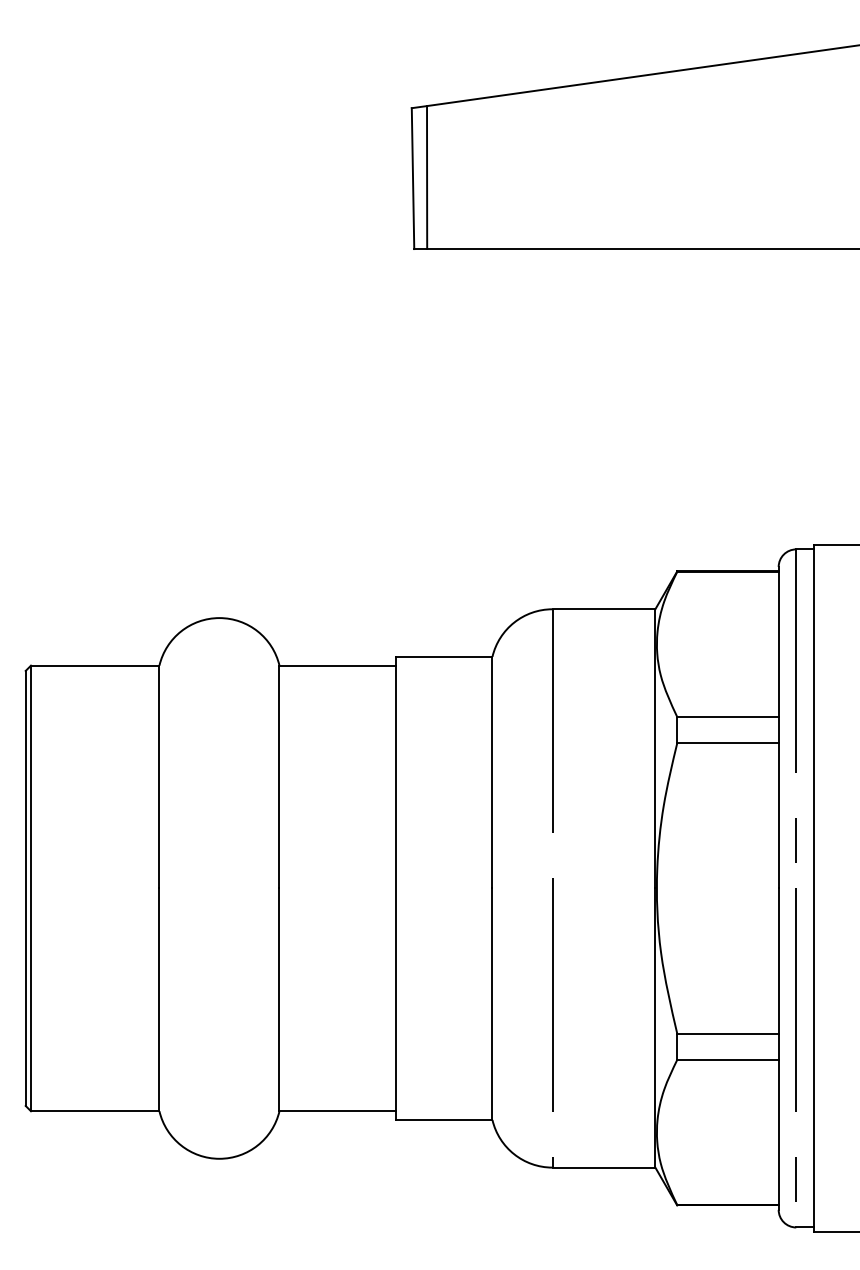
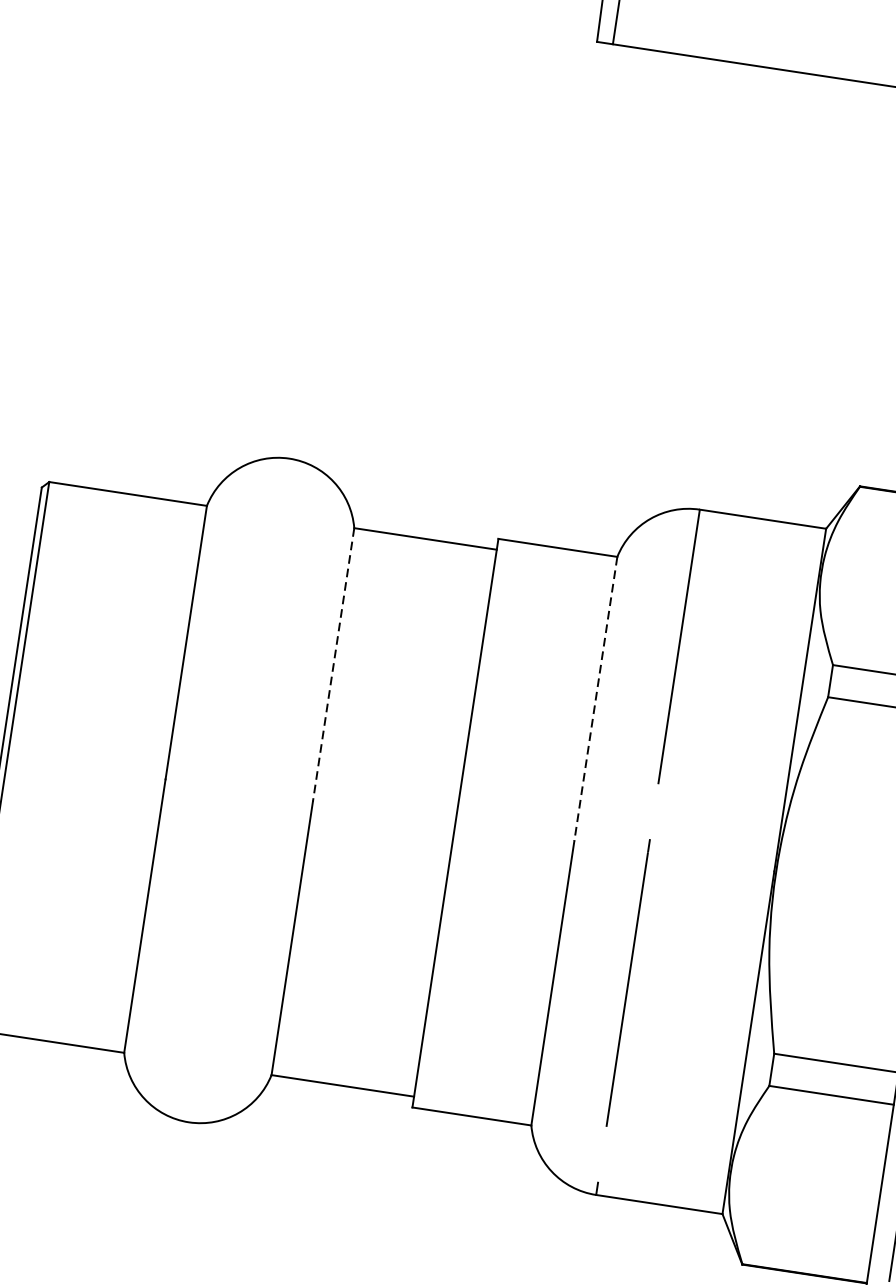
line: (492, 772) -> (595, 698), solid -> dashed
line: (279, 777) -> (333, 665), solid -> dashed

